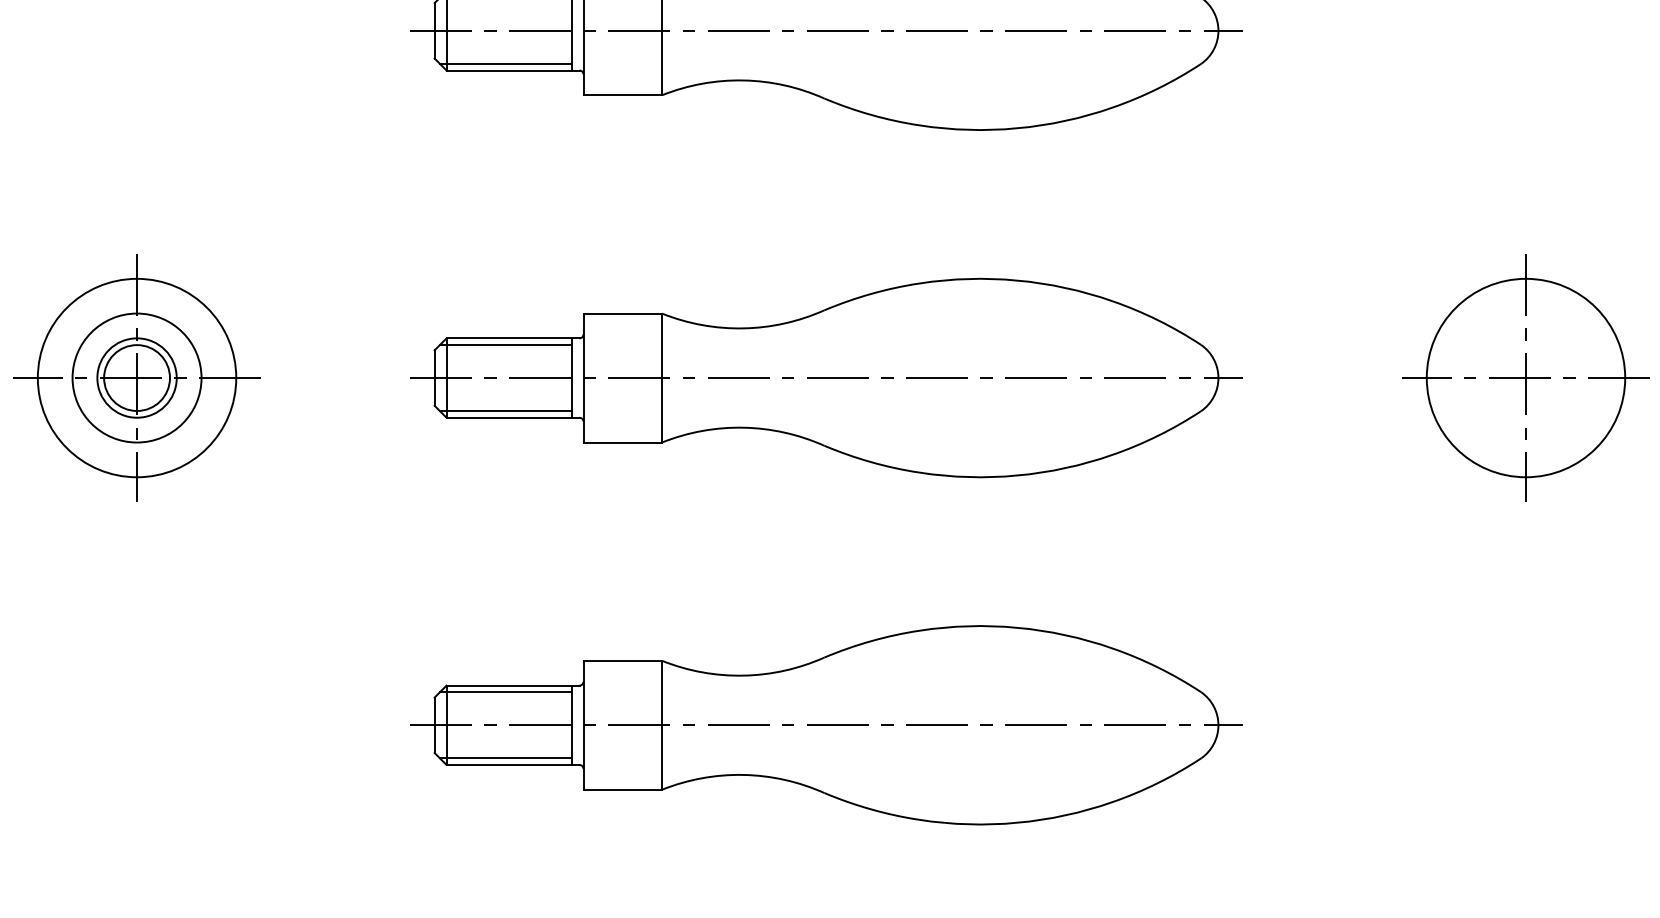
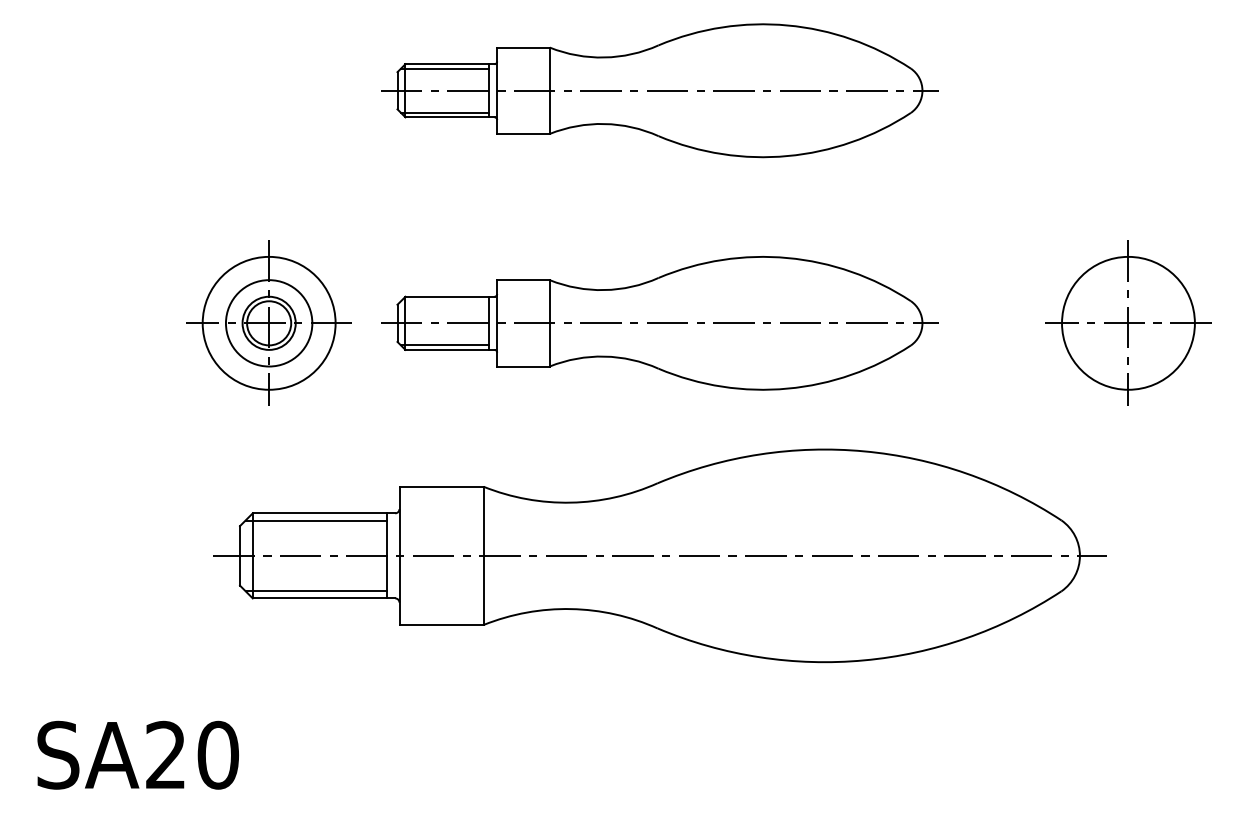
line: (504, 345) -> (444, 301), removed
part: (136, 376) -> (268, 322), moved
part: (825, 724) -> (659, 555), size x1.6

